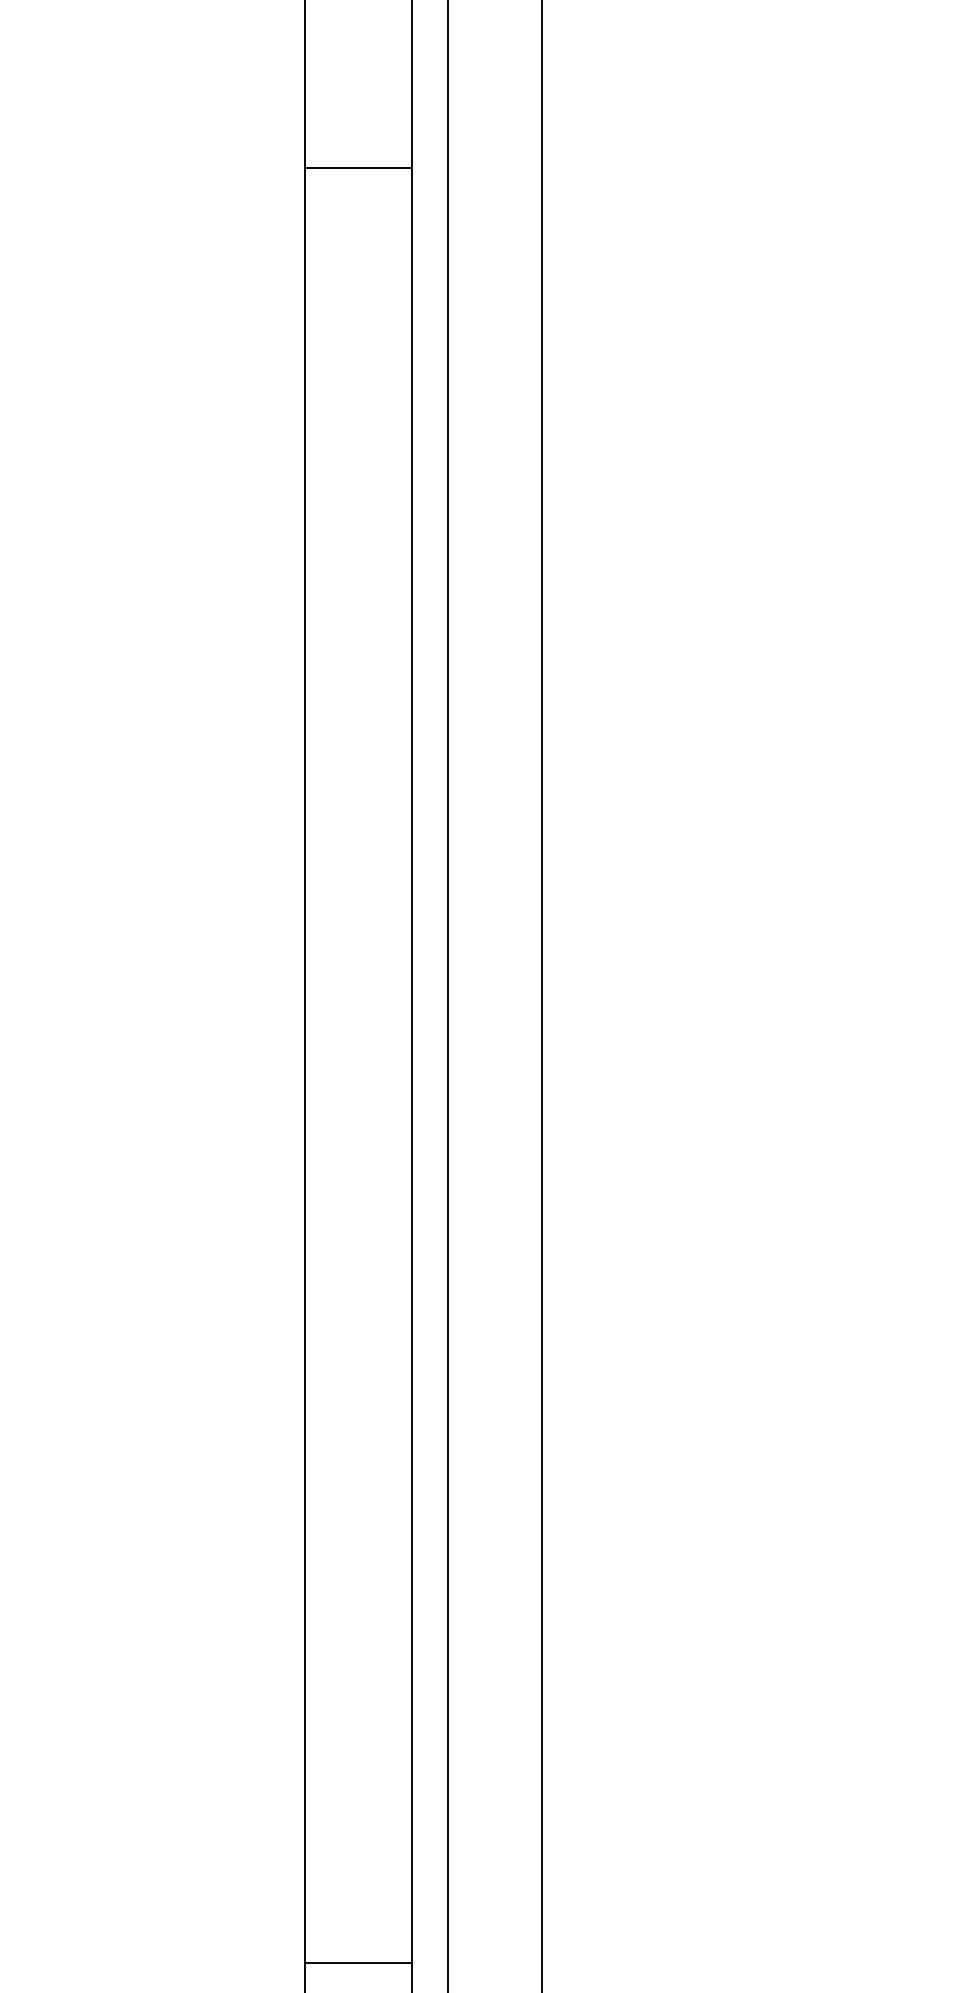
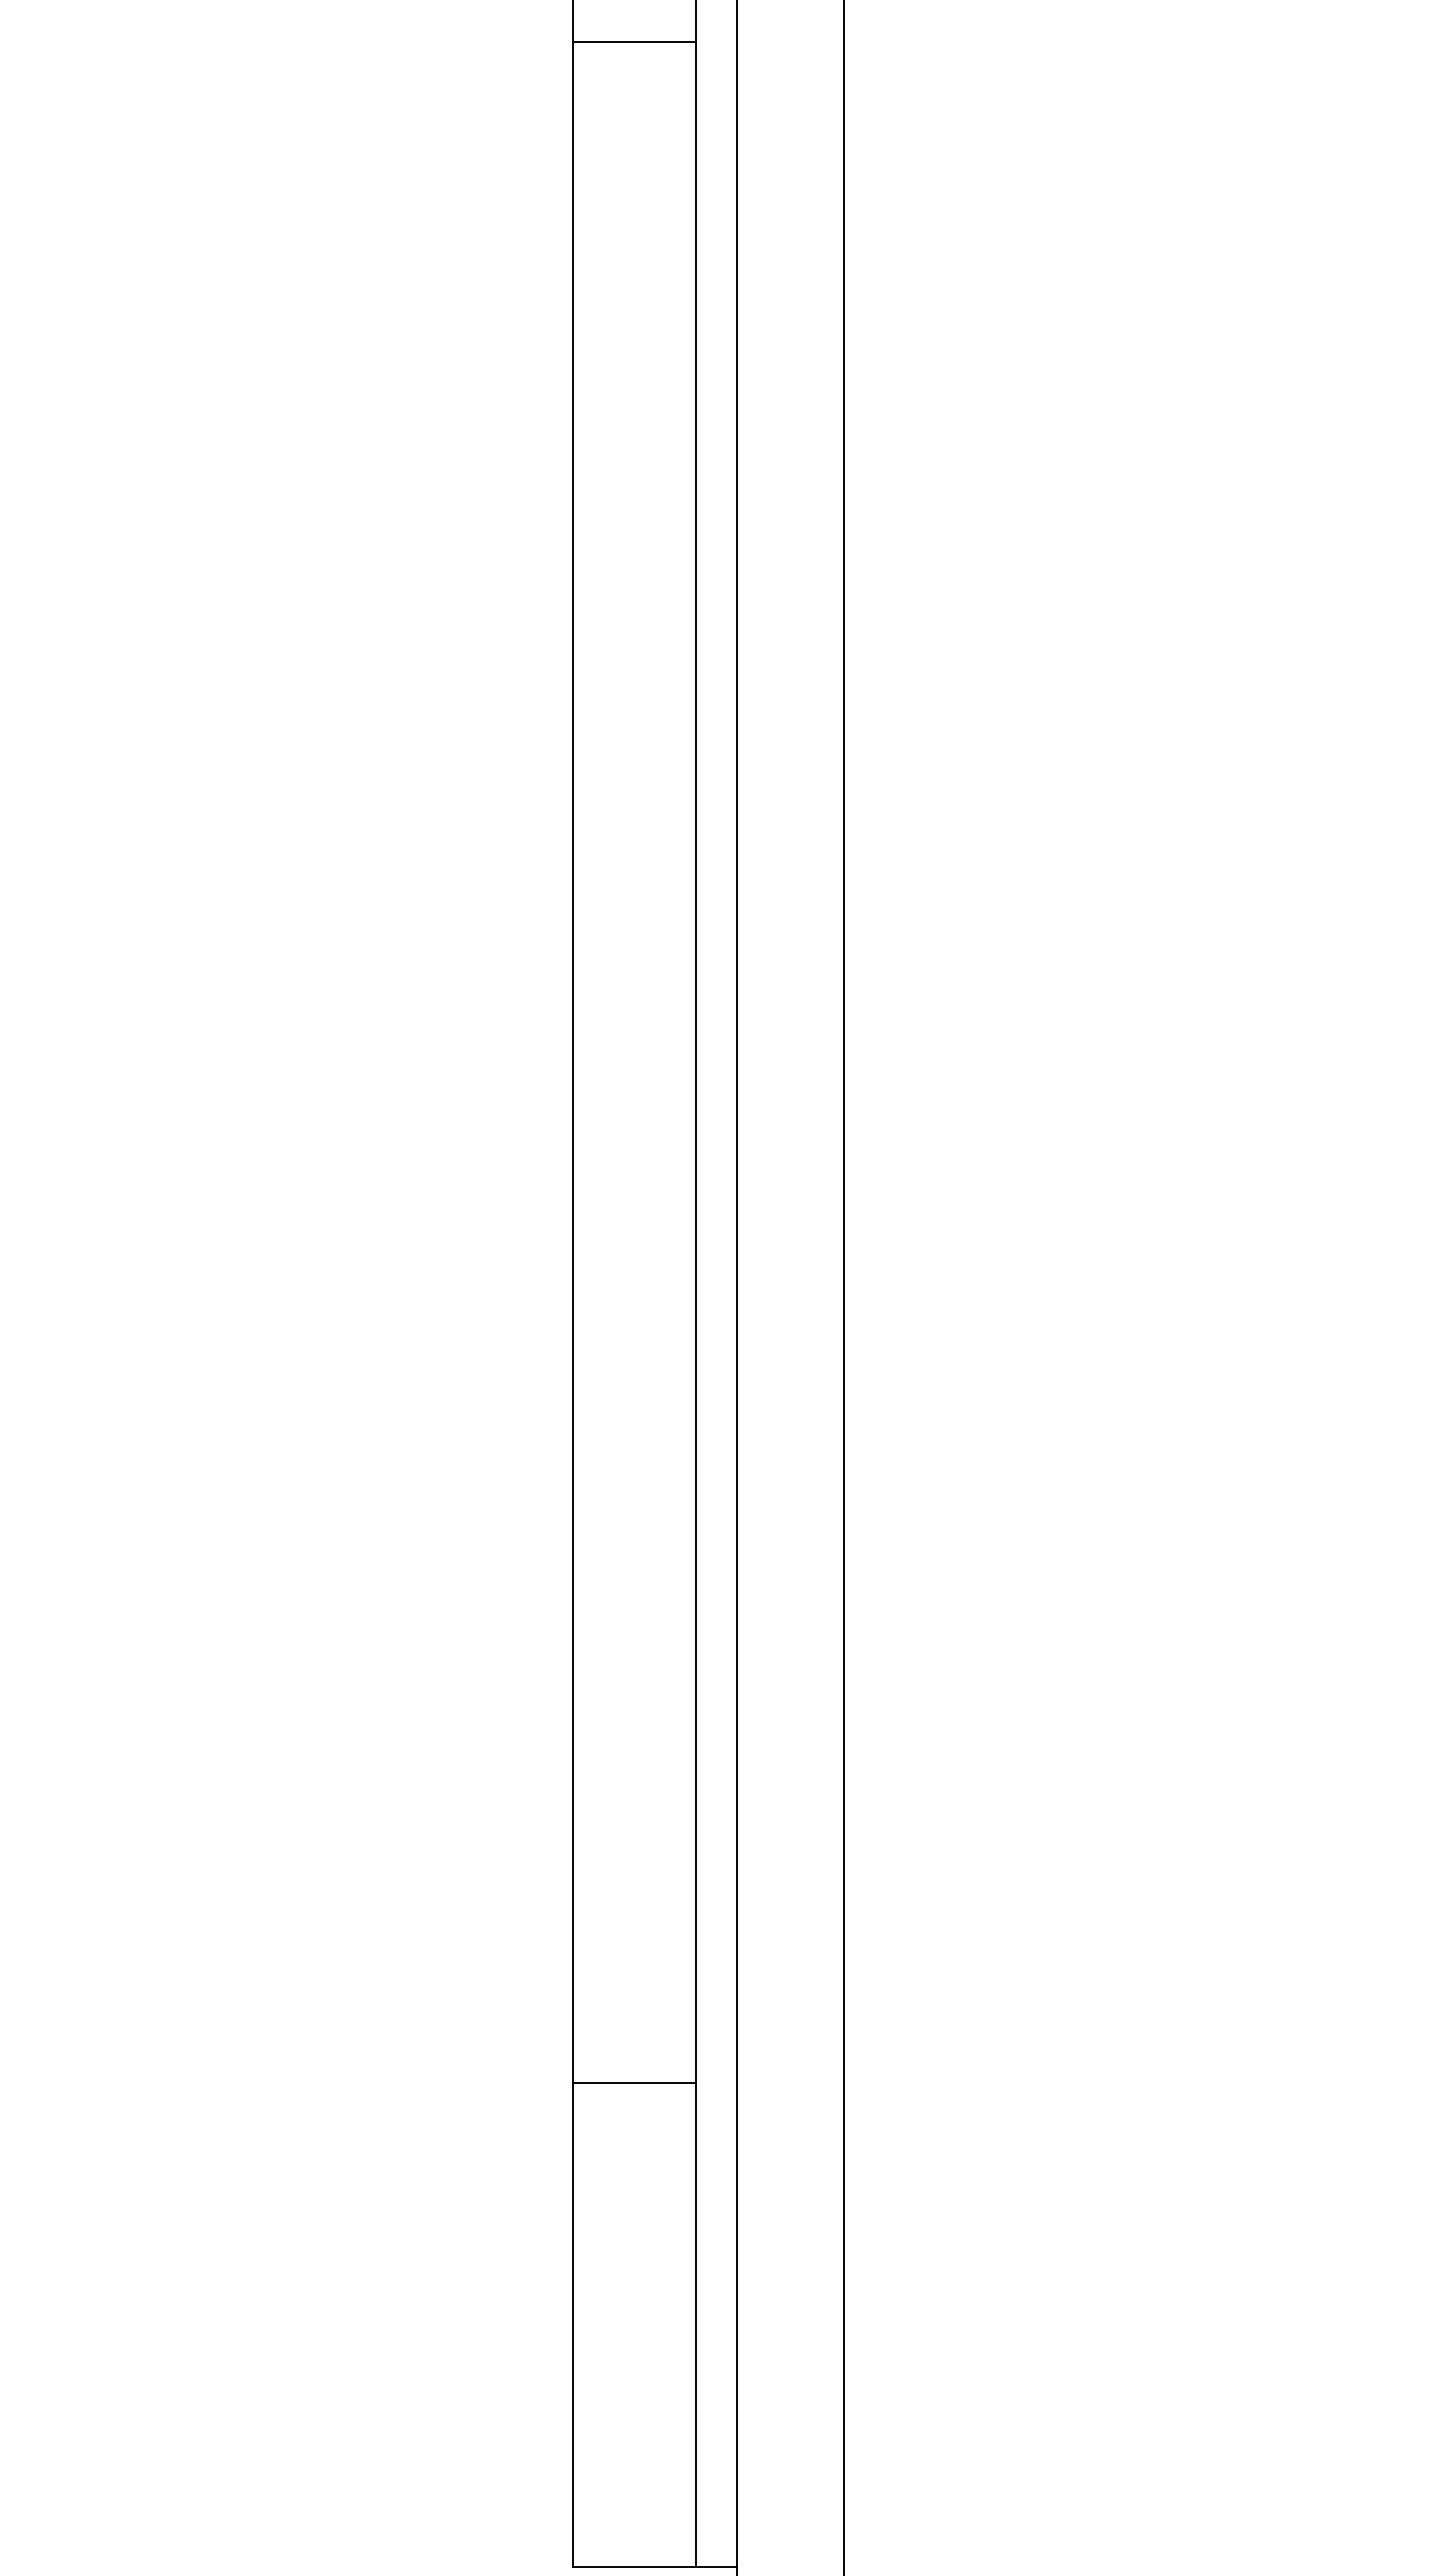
line: (357, 167) -> (633, 41), moved
line: (357, 1962) -> (633, 2083), moved

